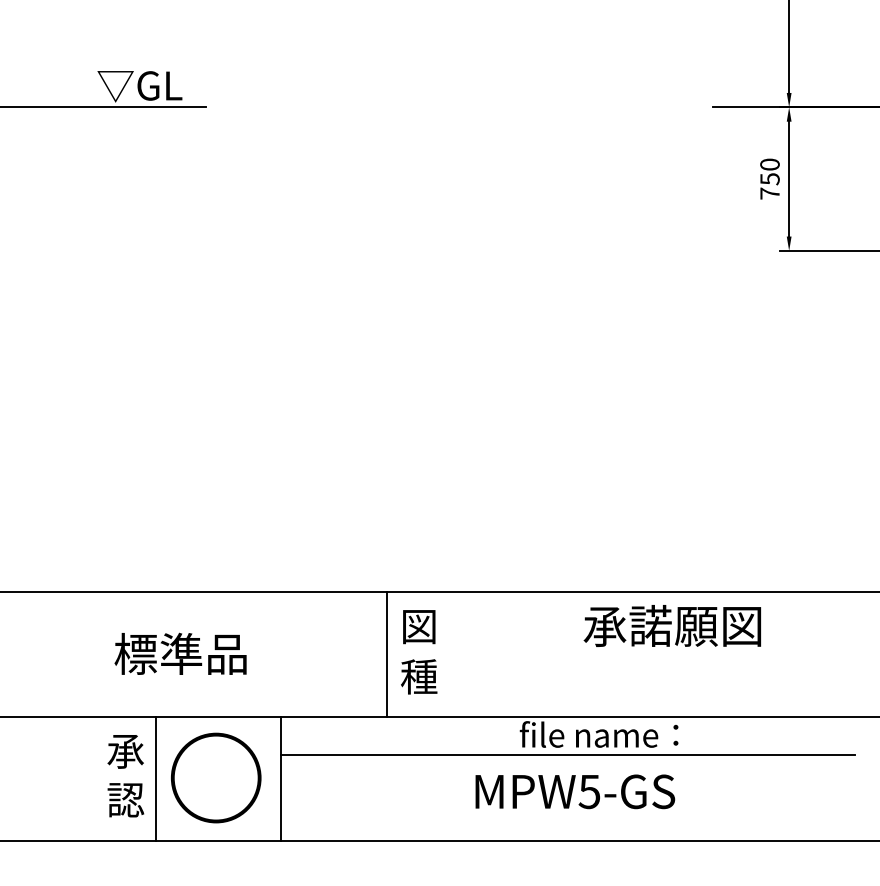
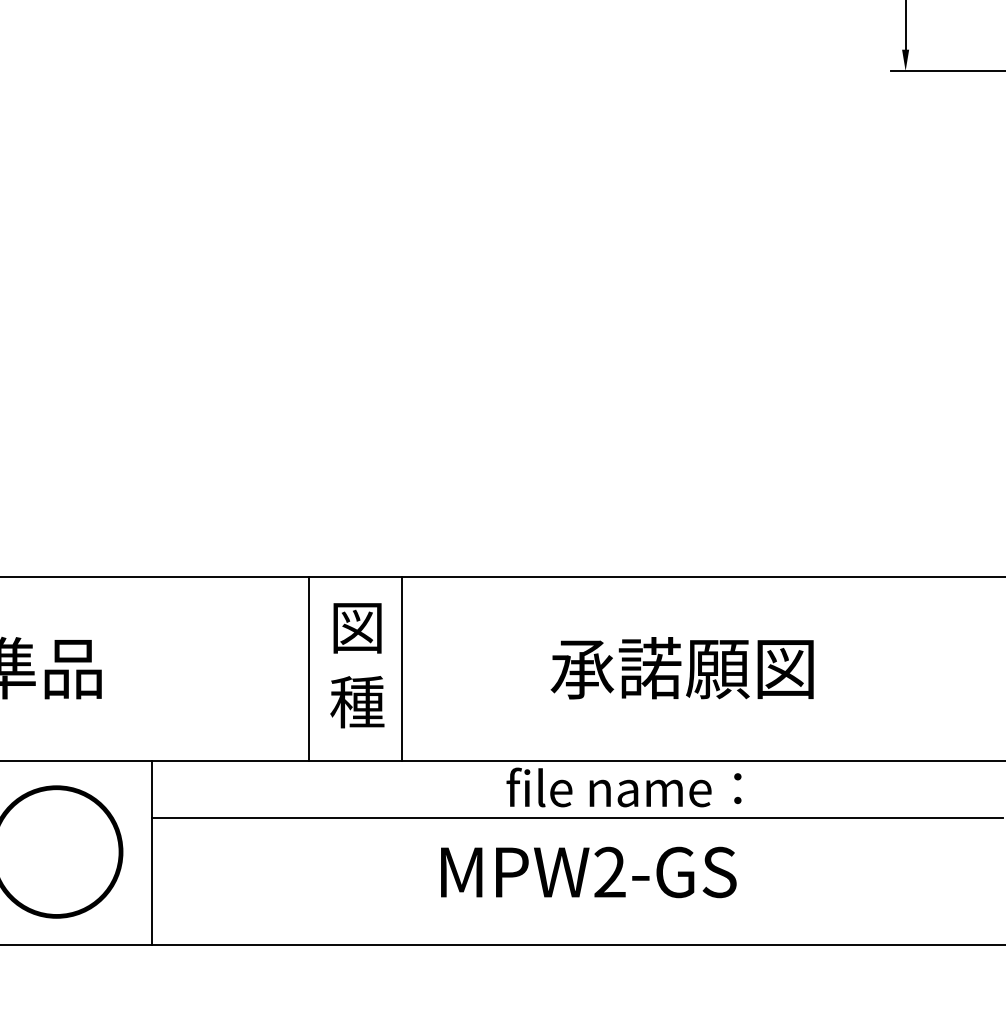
text: (671, 625) -> (680, 667), moved
line: (448, 654) -> (400, 668), added
text: (589, 791) -> (609, 871), MPW5-GS -> MPW2-GS

